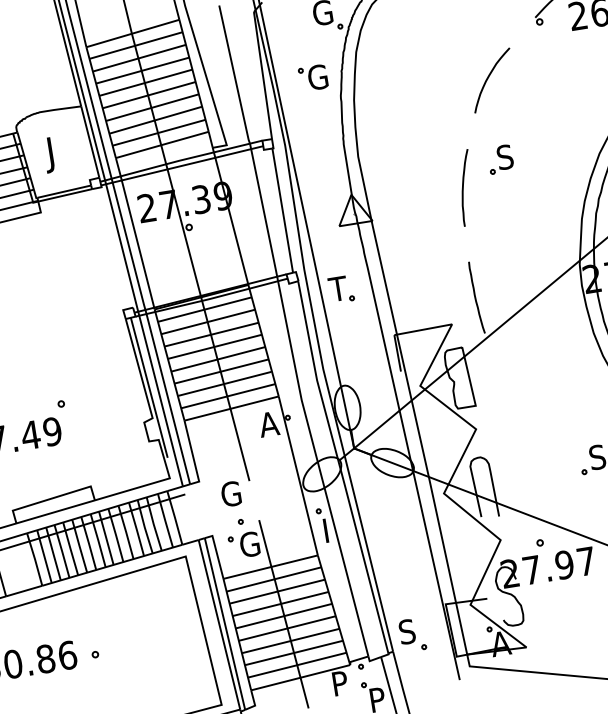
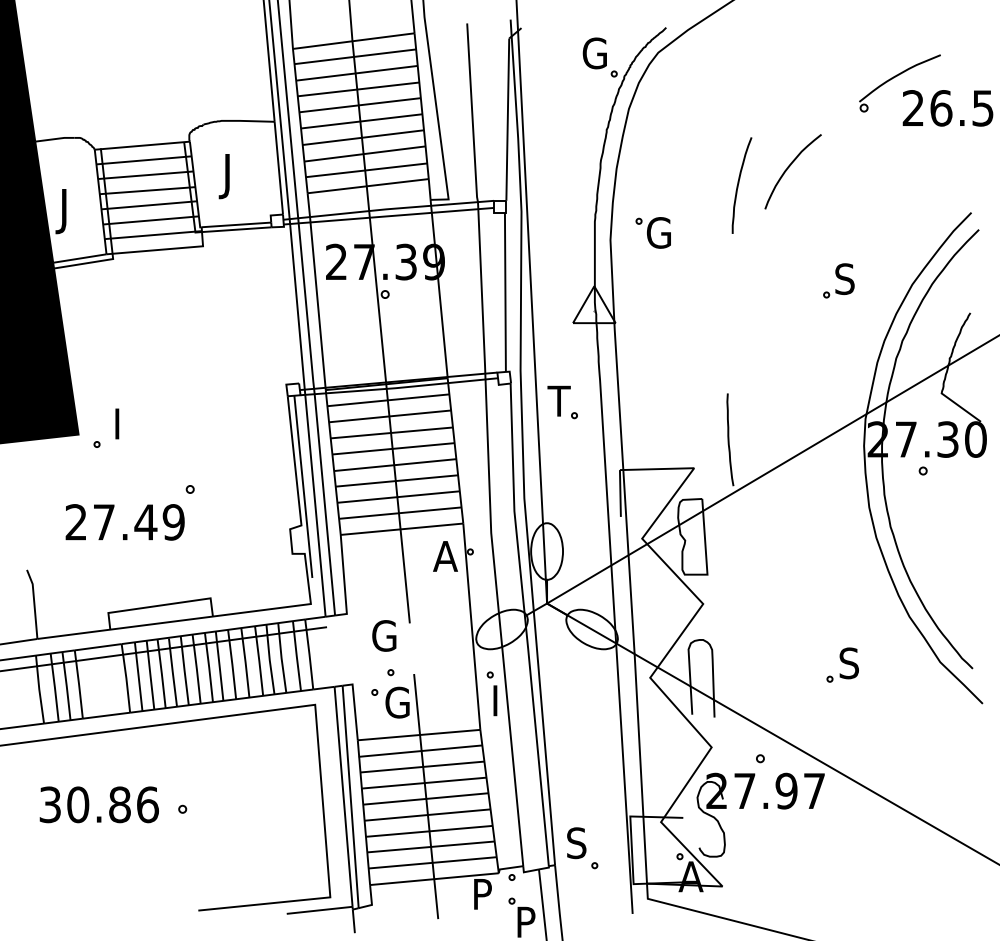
part: (312, 77) -> (652, 232), moved
part: (500, 159) -> (838, 280), moved
curve: (463, 186) -> (739, 183), moved

